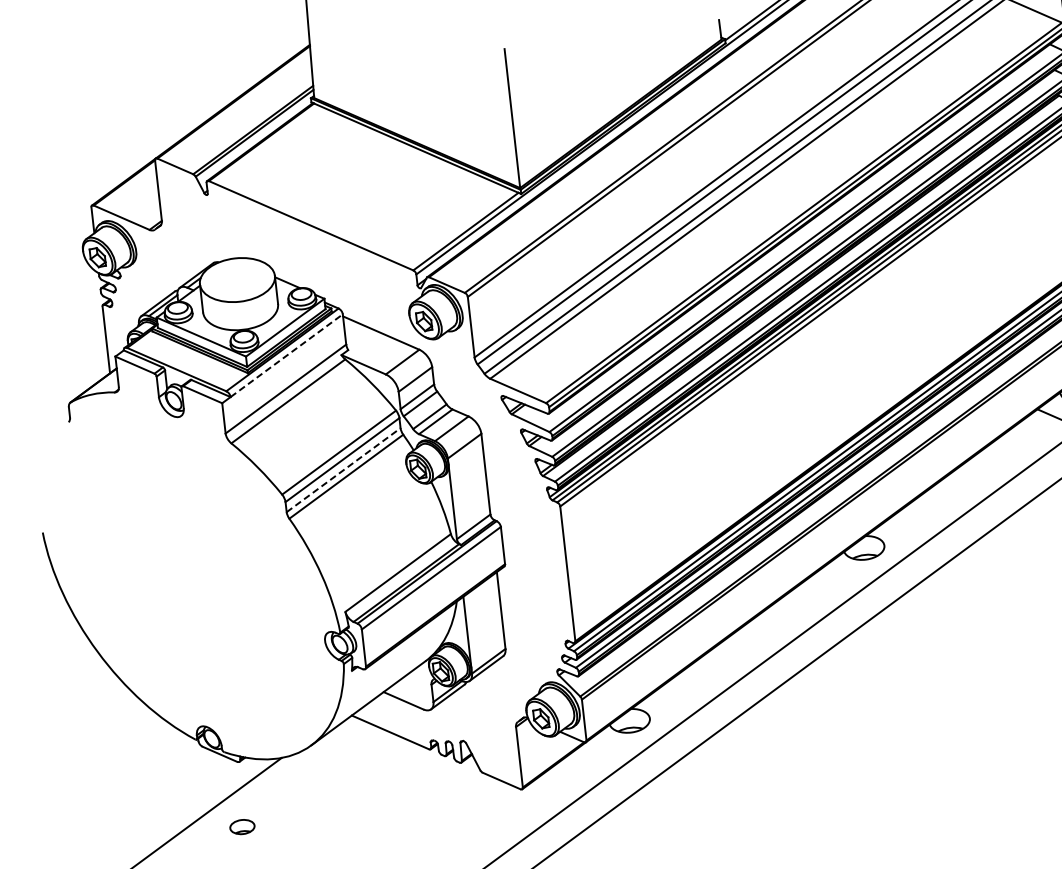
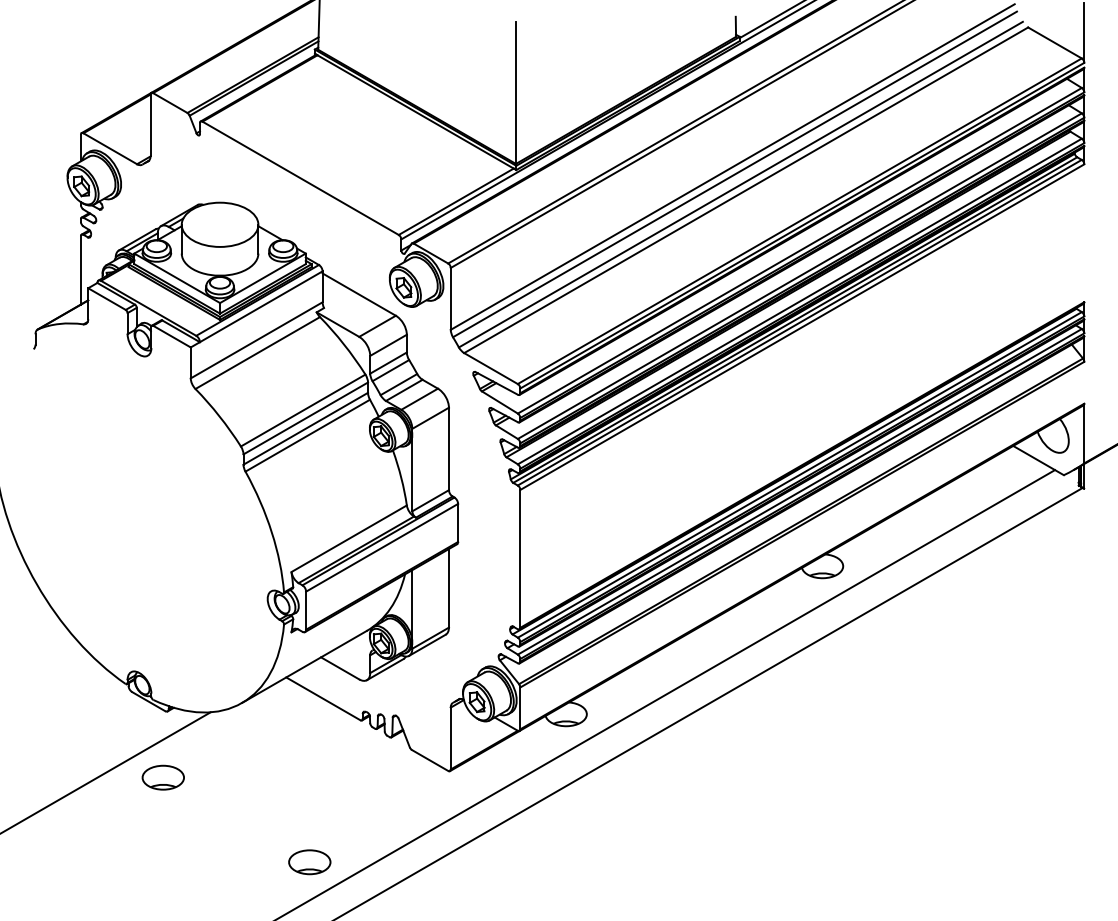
line: (286, 355) -> (261, 306), dashed -> solid
line: (343, 469) -> (305, 428), dashed -> solid
part: (241, 827) -> (162, 777), size x1.67

